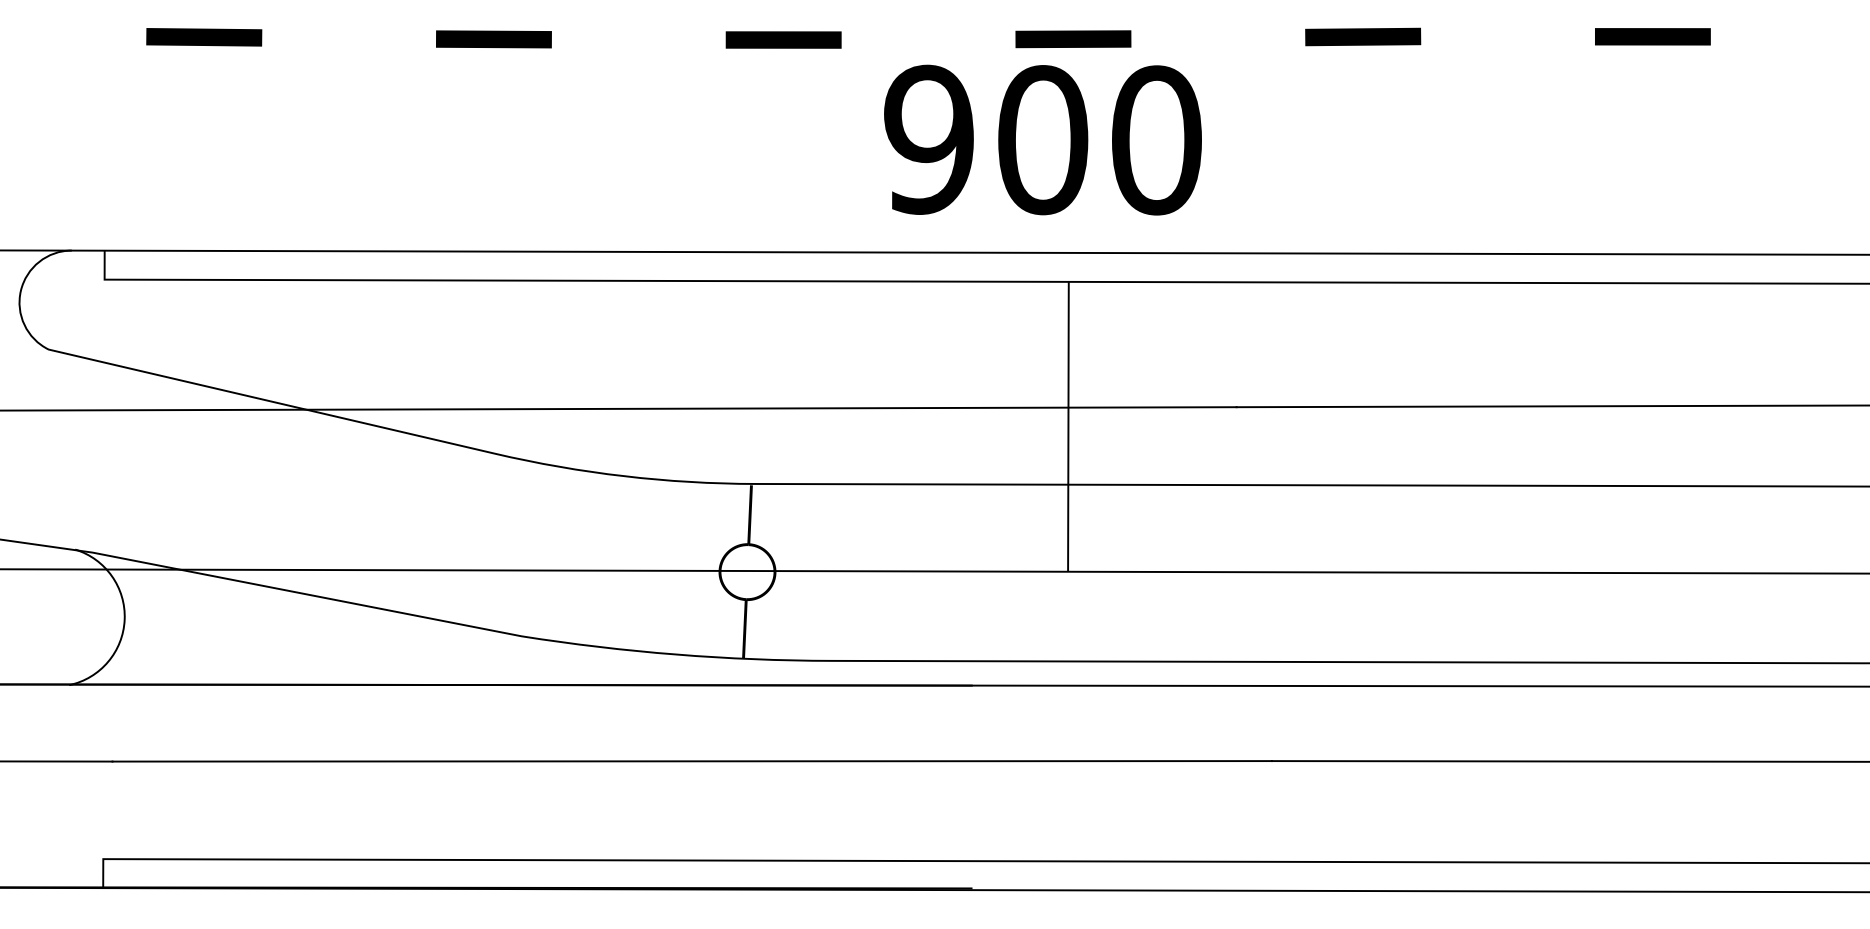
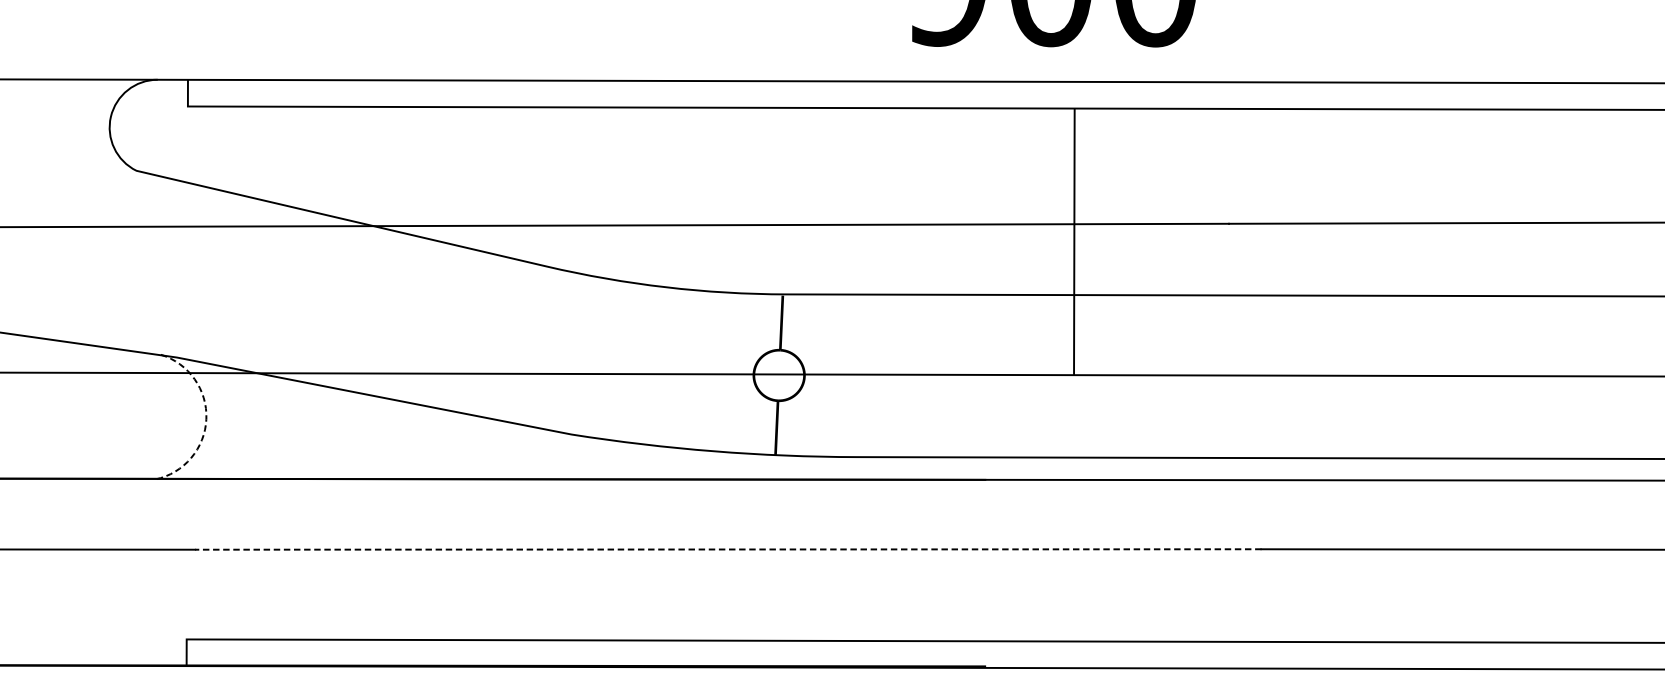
line: (124, 619) -> (206, 419), solid -> dashed
line: (692, 761) -> (728, 549), solid -> dashed

